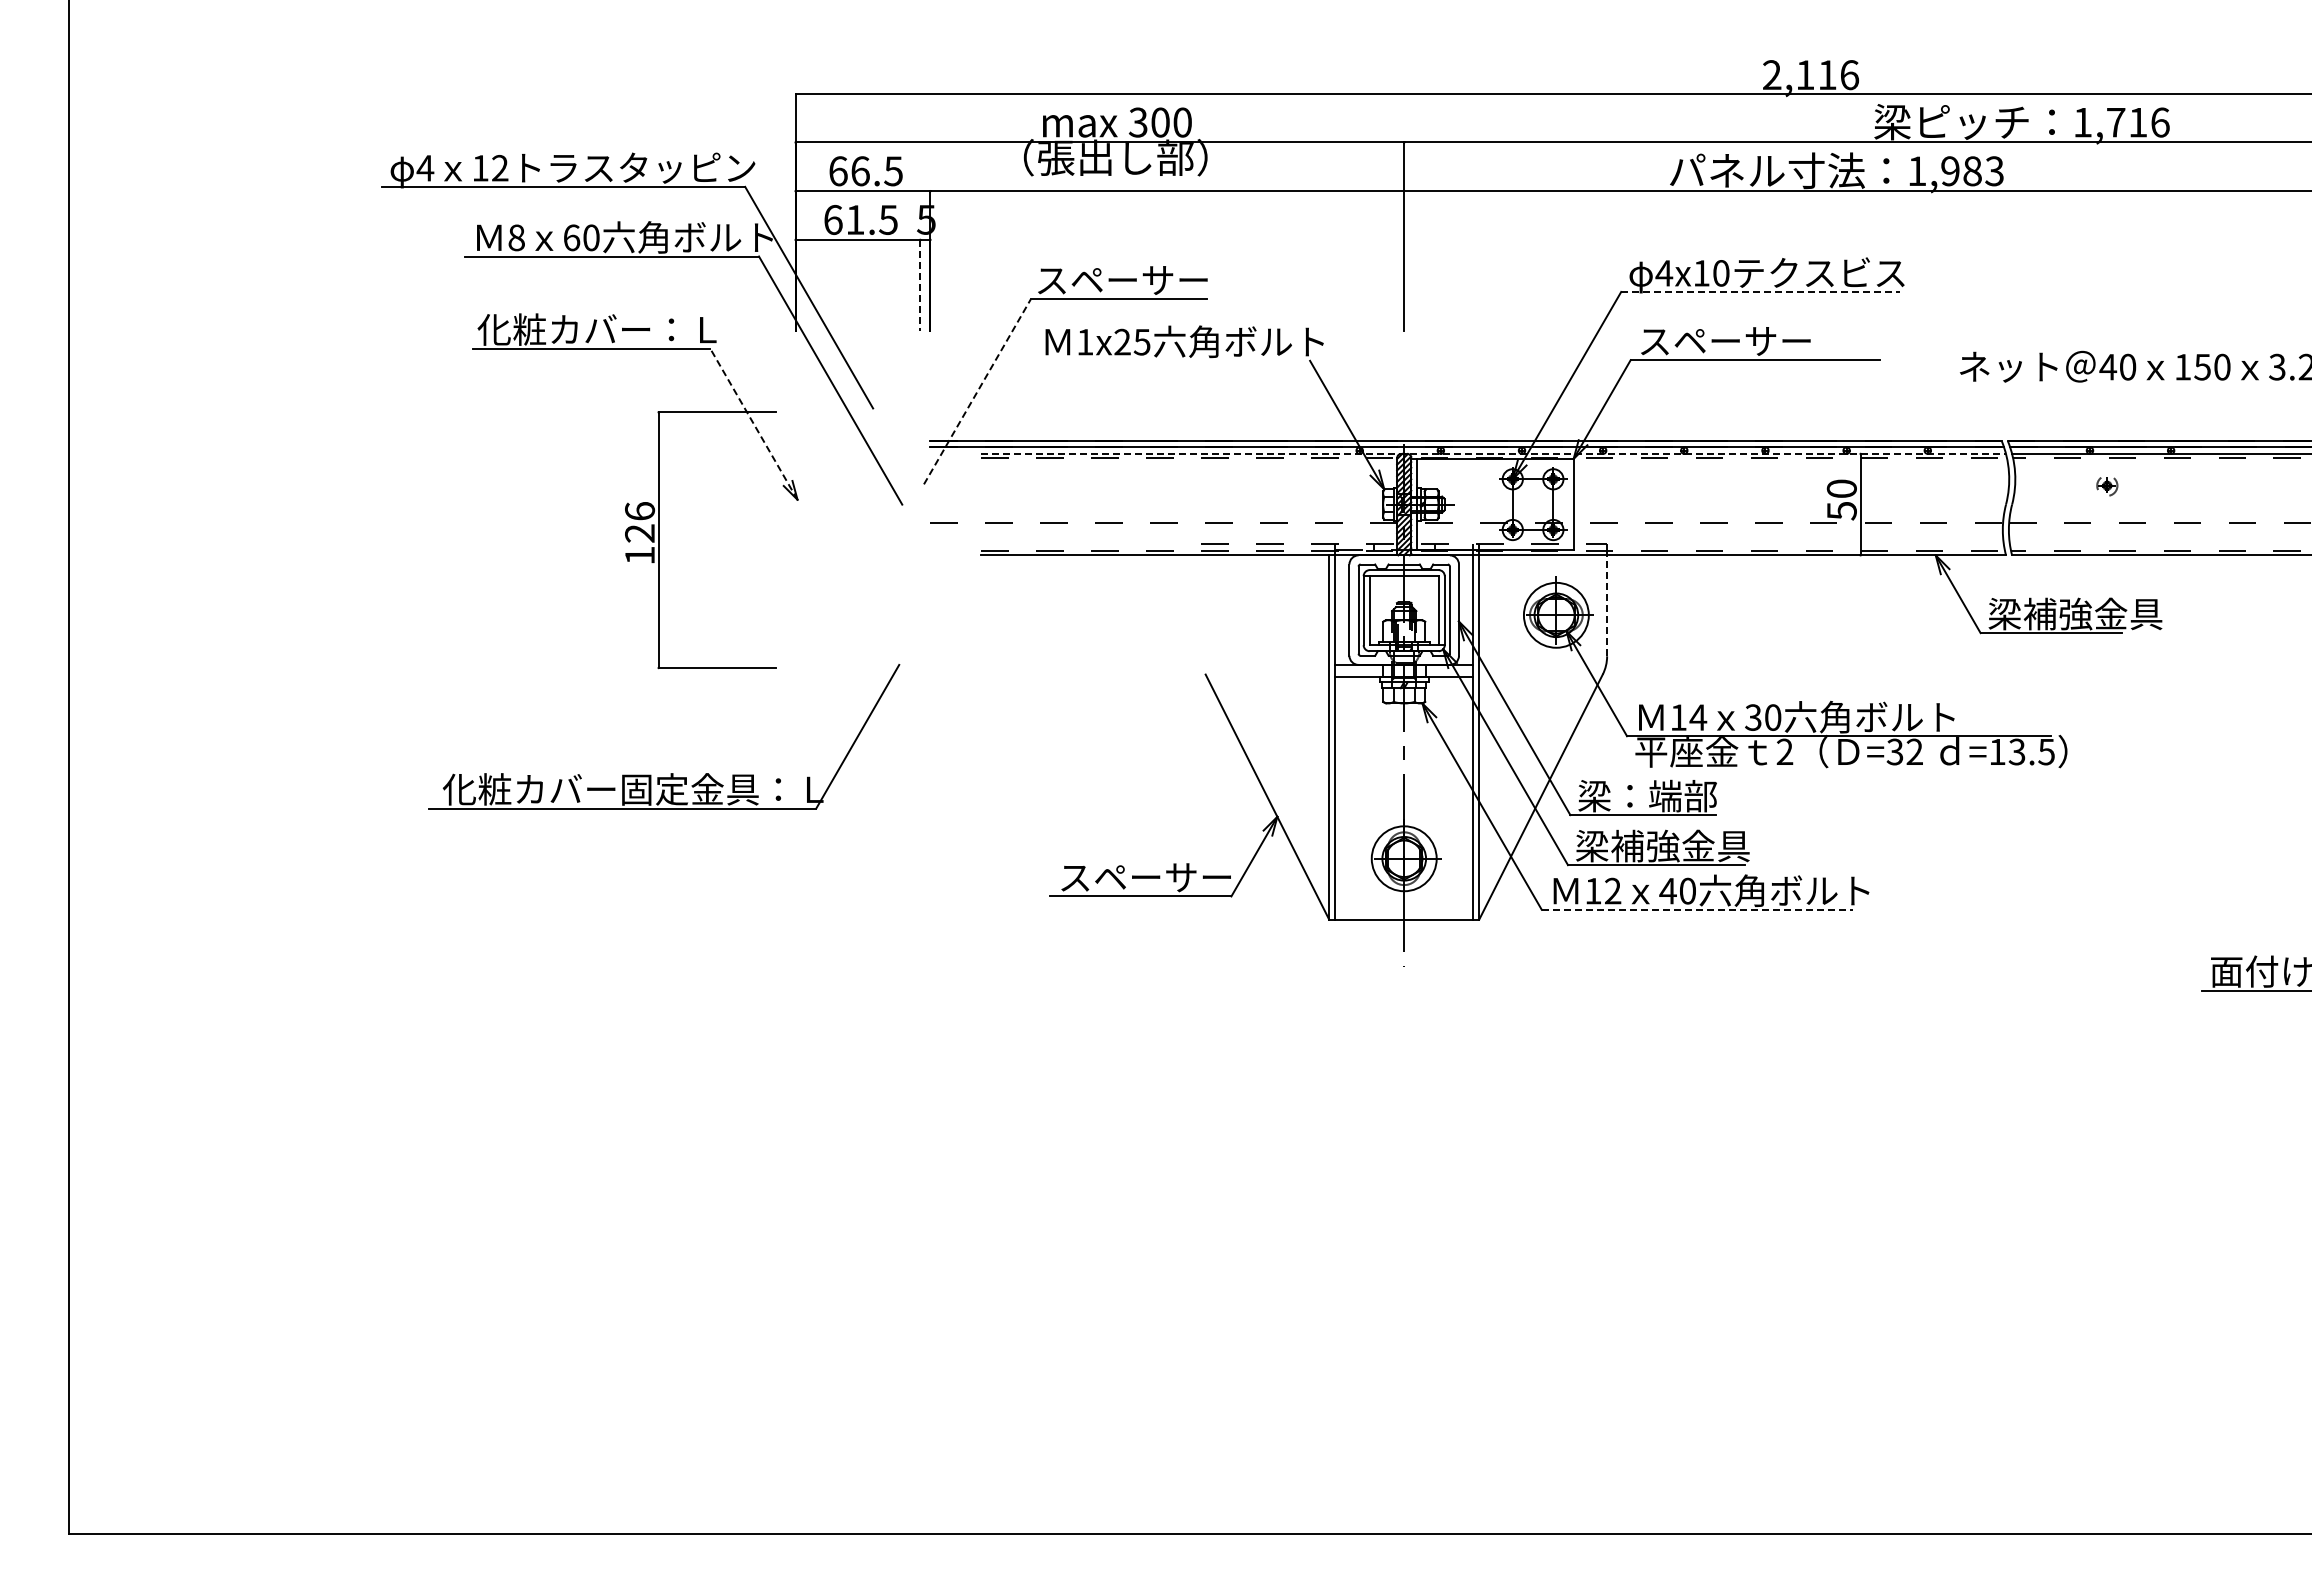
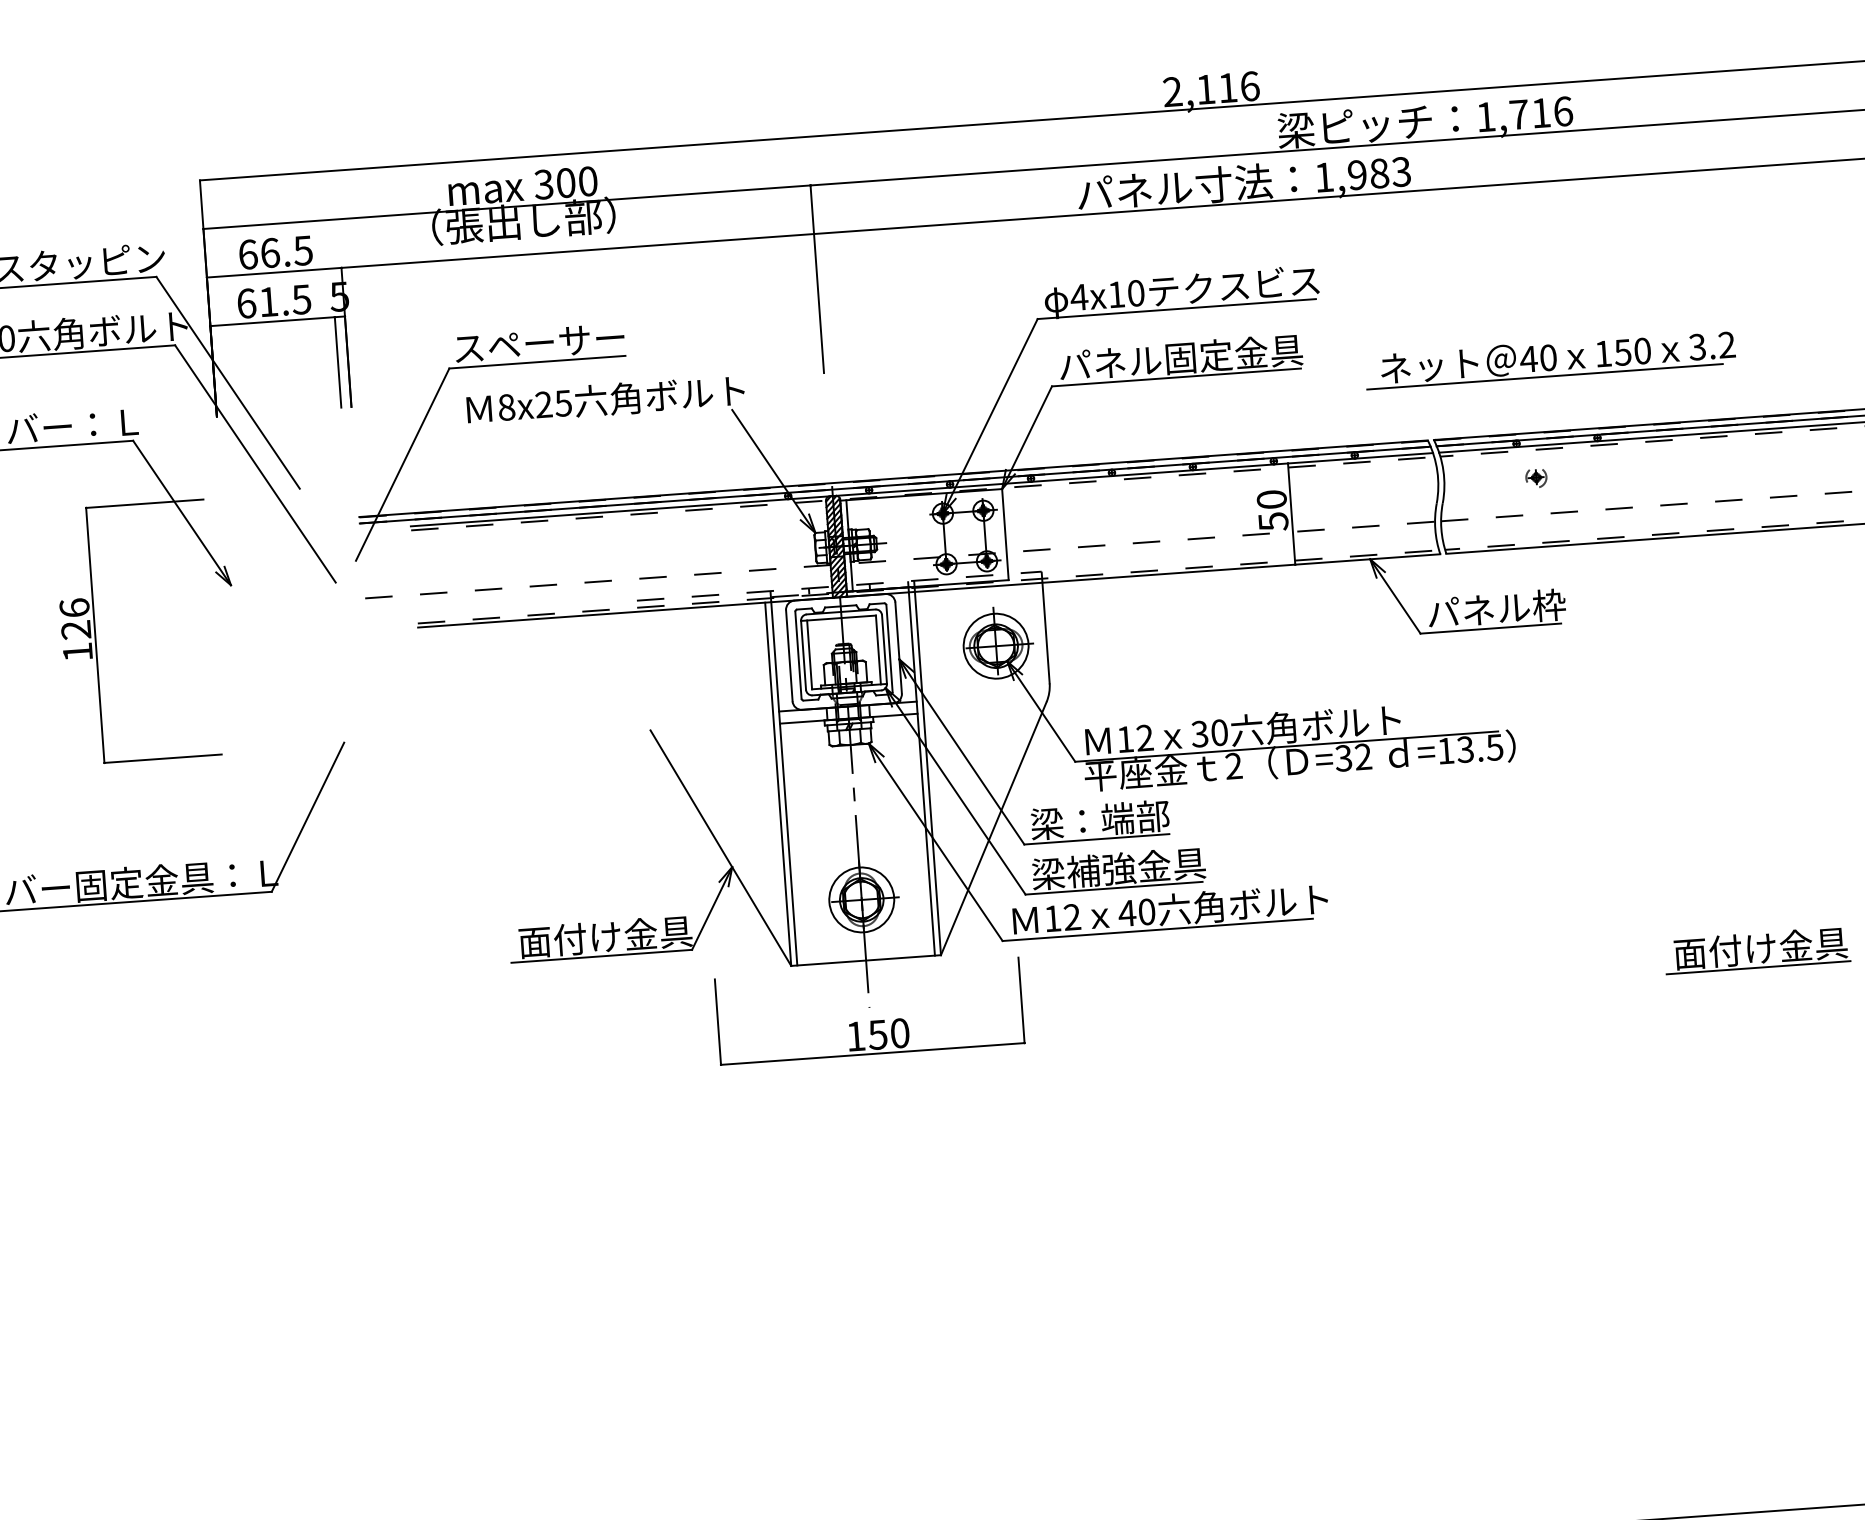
line: (920, 285) -> (338, 362), dashed -> solid
line: (1761, 291) -> (1177, 308), dashed -> solid
text: (1761, 340) -> (1181, 357), スペーサー -> パネル固定金具
text: (1085, 341) -> (506, 406), 1x25 -> 8x25
line: (2122, 385) -> (1544, 376), added
line: (977, 391) -> (402, 464), dashed -> solid
line: (753, 423) -> (181, 512), dashed -> solid
line: (1494, 453) -> (922, 489), dashed -> solid
line: (1607, 605) -> (1046, 632), dashed -> solid
text: (2075, 613) -> (1513, 607), 梁補強金具 -> パネル枠
text: (1698, 717) -> (1145, 737), 14 -> 12
text: (1145, 877) -> (605, 937), スペーサー -> 面付け金具
line: (1697, 909) -> (1157, 929), dashed -> solid
part: (1404, 980) -> (870, 1021), added

